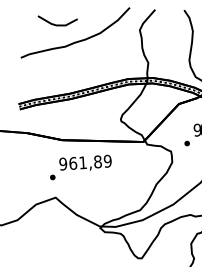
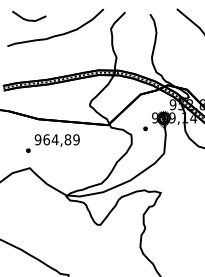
line: (58, 24) -> (29, 19), moved
text: (82, 162) -> (54, 139), 961,89 -> 964,89

